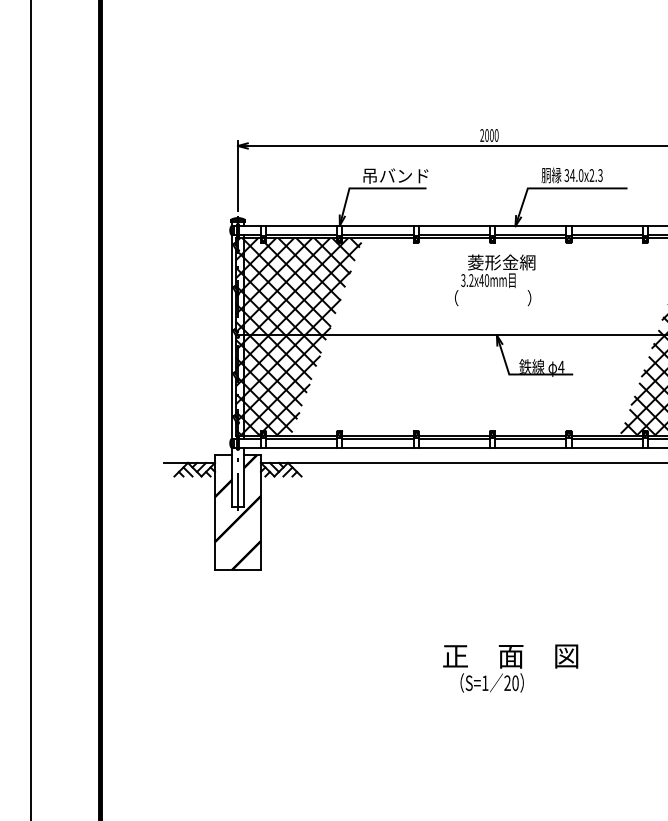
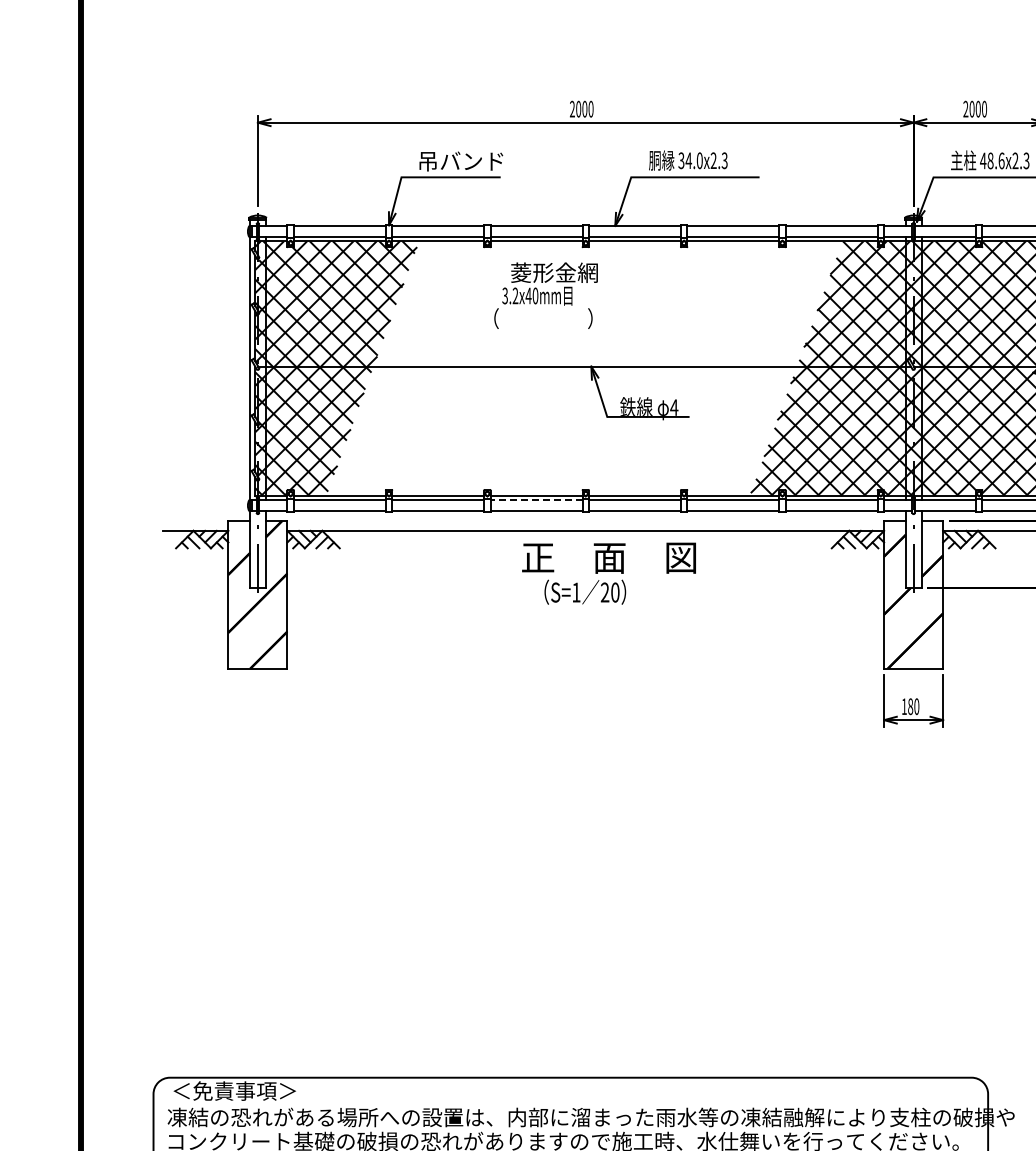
text: (494, 280) -> (545, 295), moved
line: (454, 439) -> (536, 500), solid -> dashed
text: (510, 668) -> (608, 573), moved

